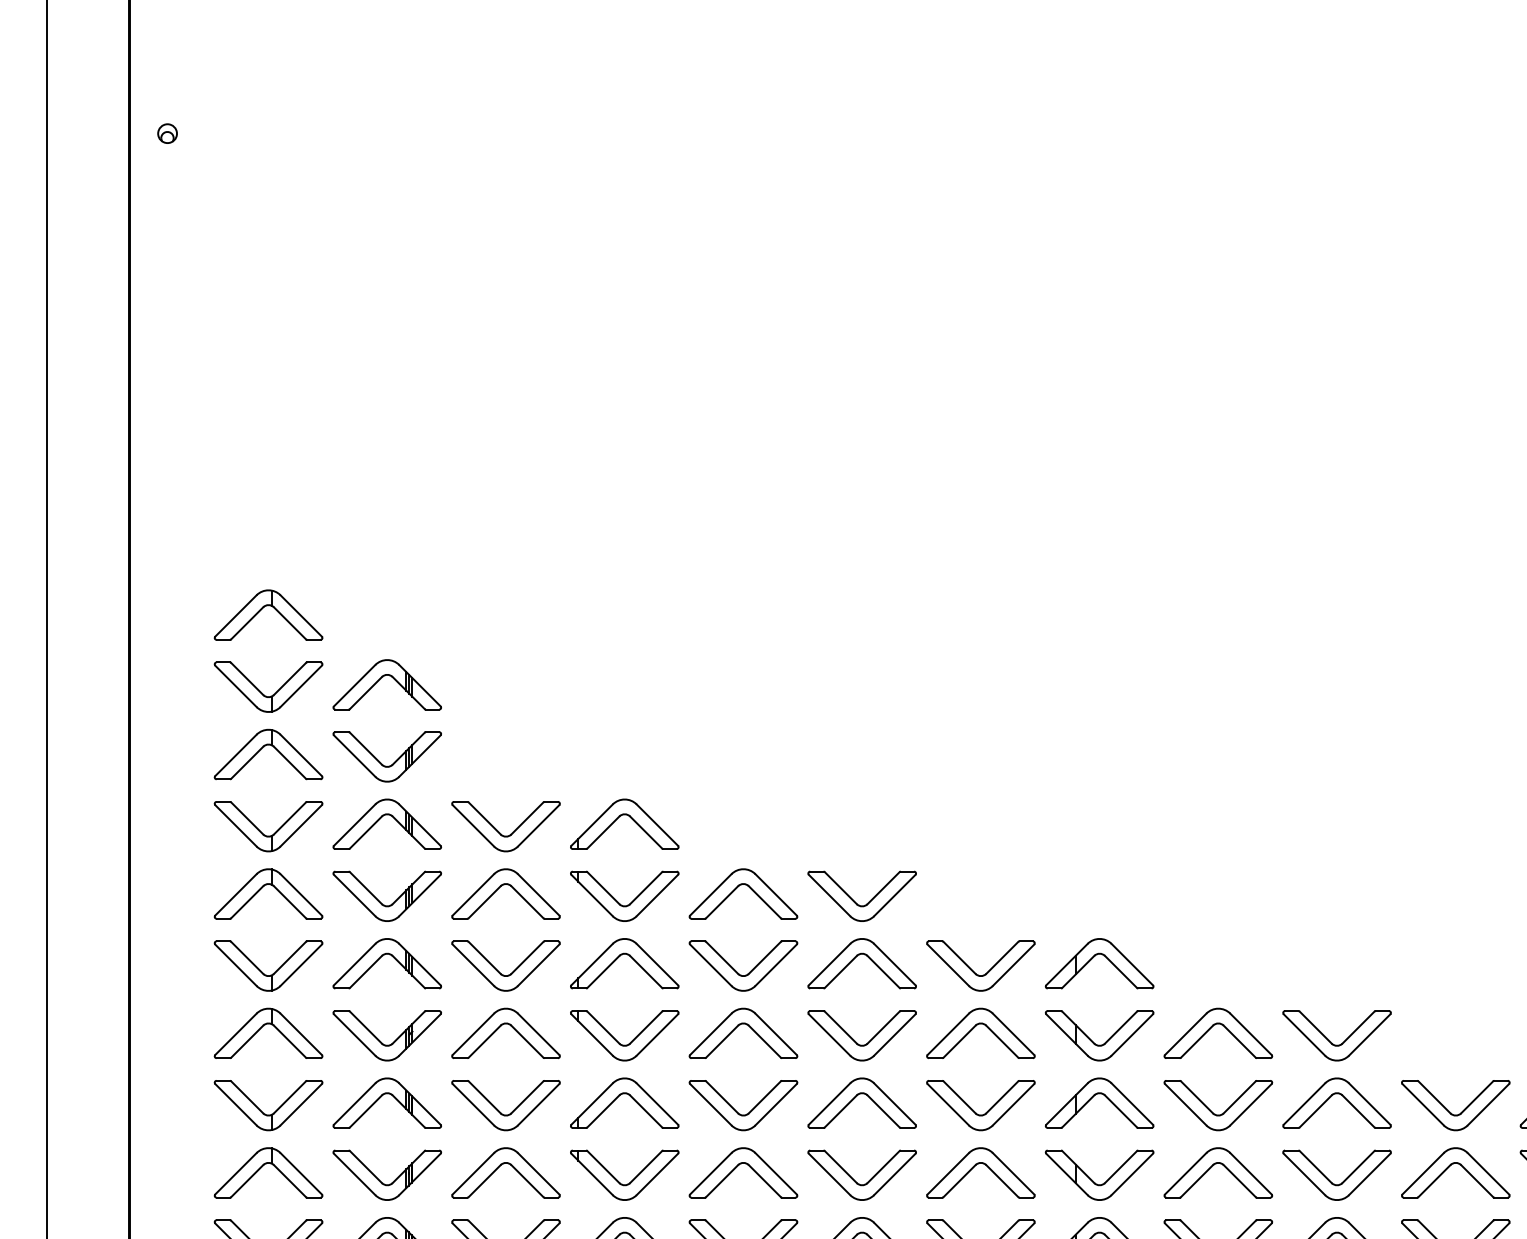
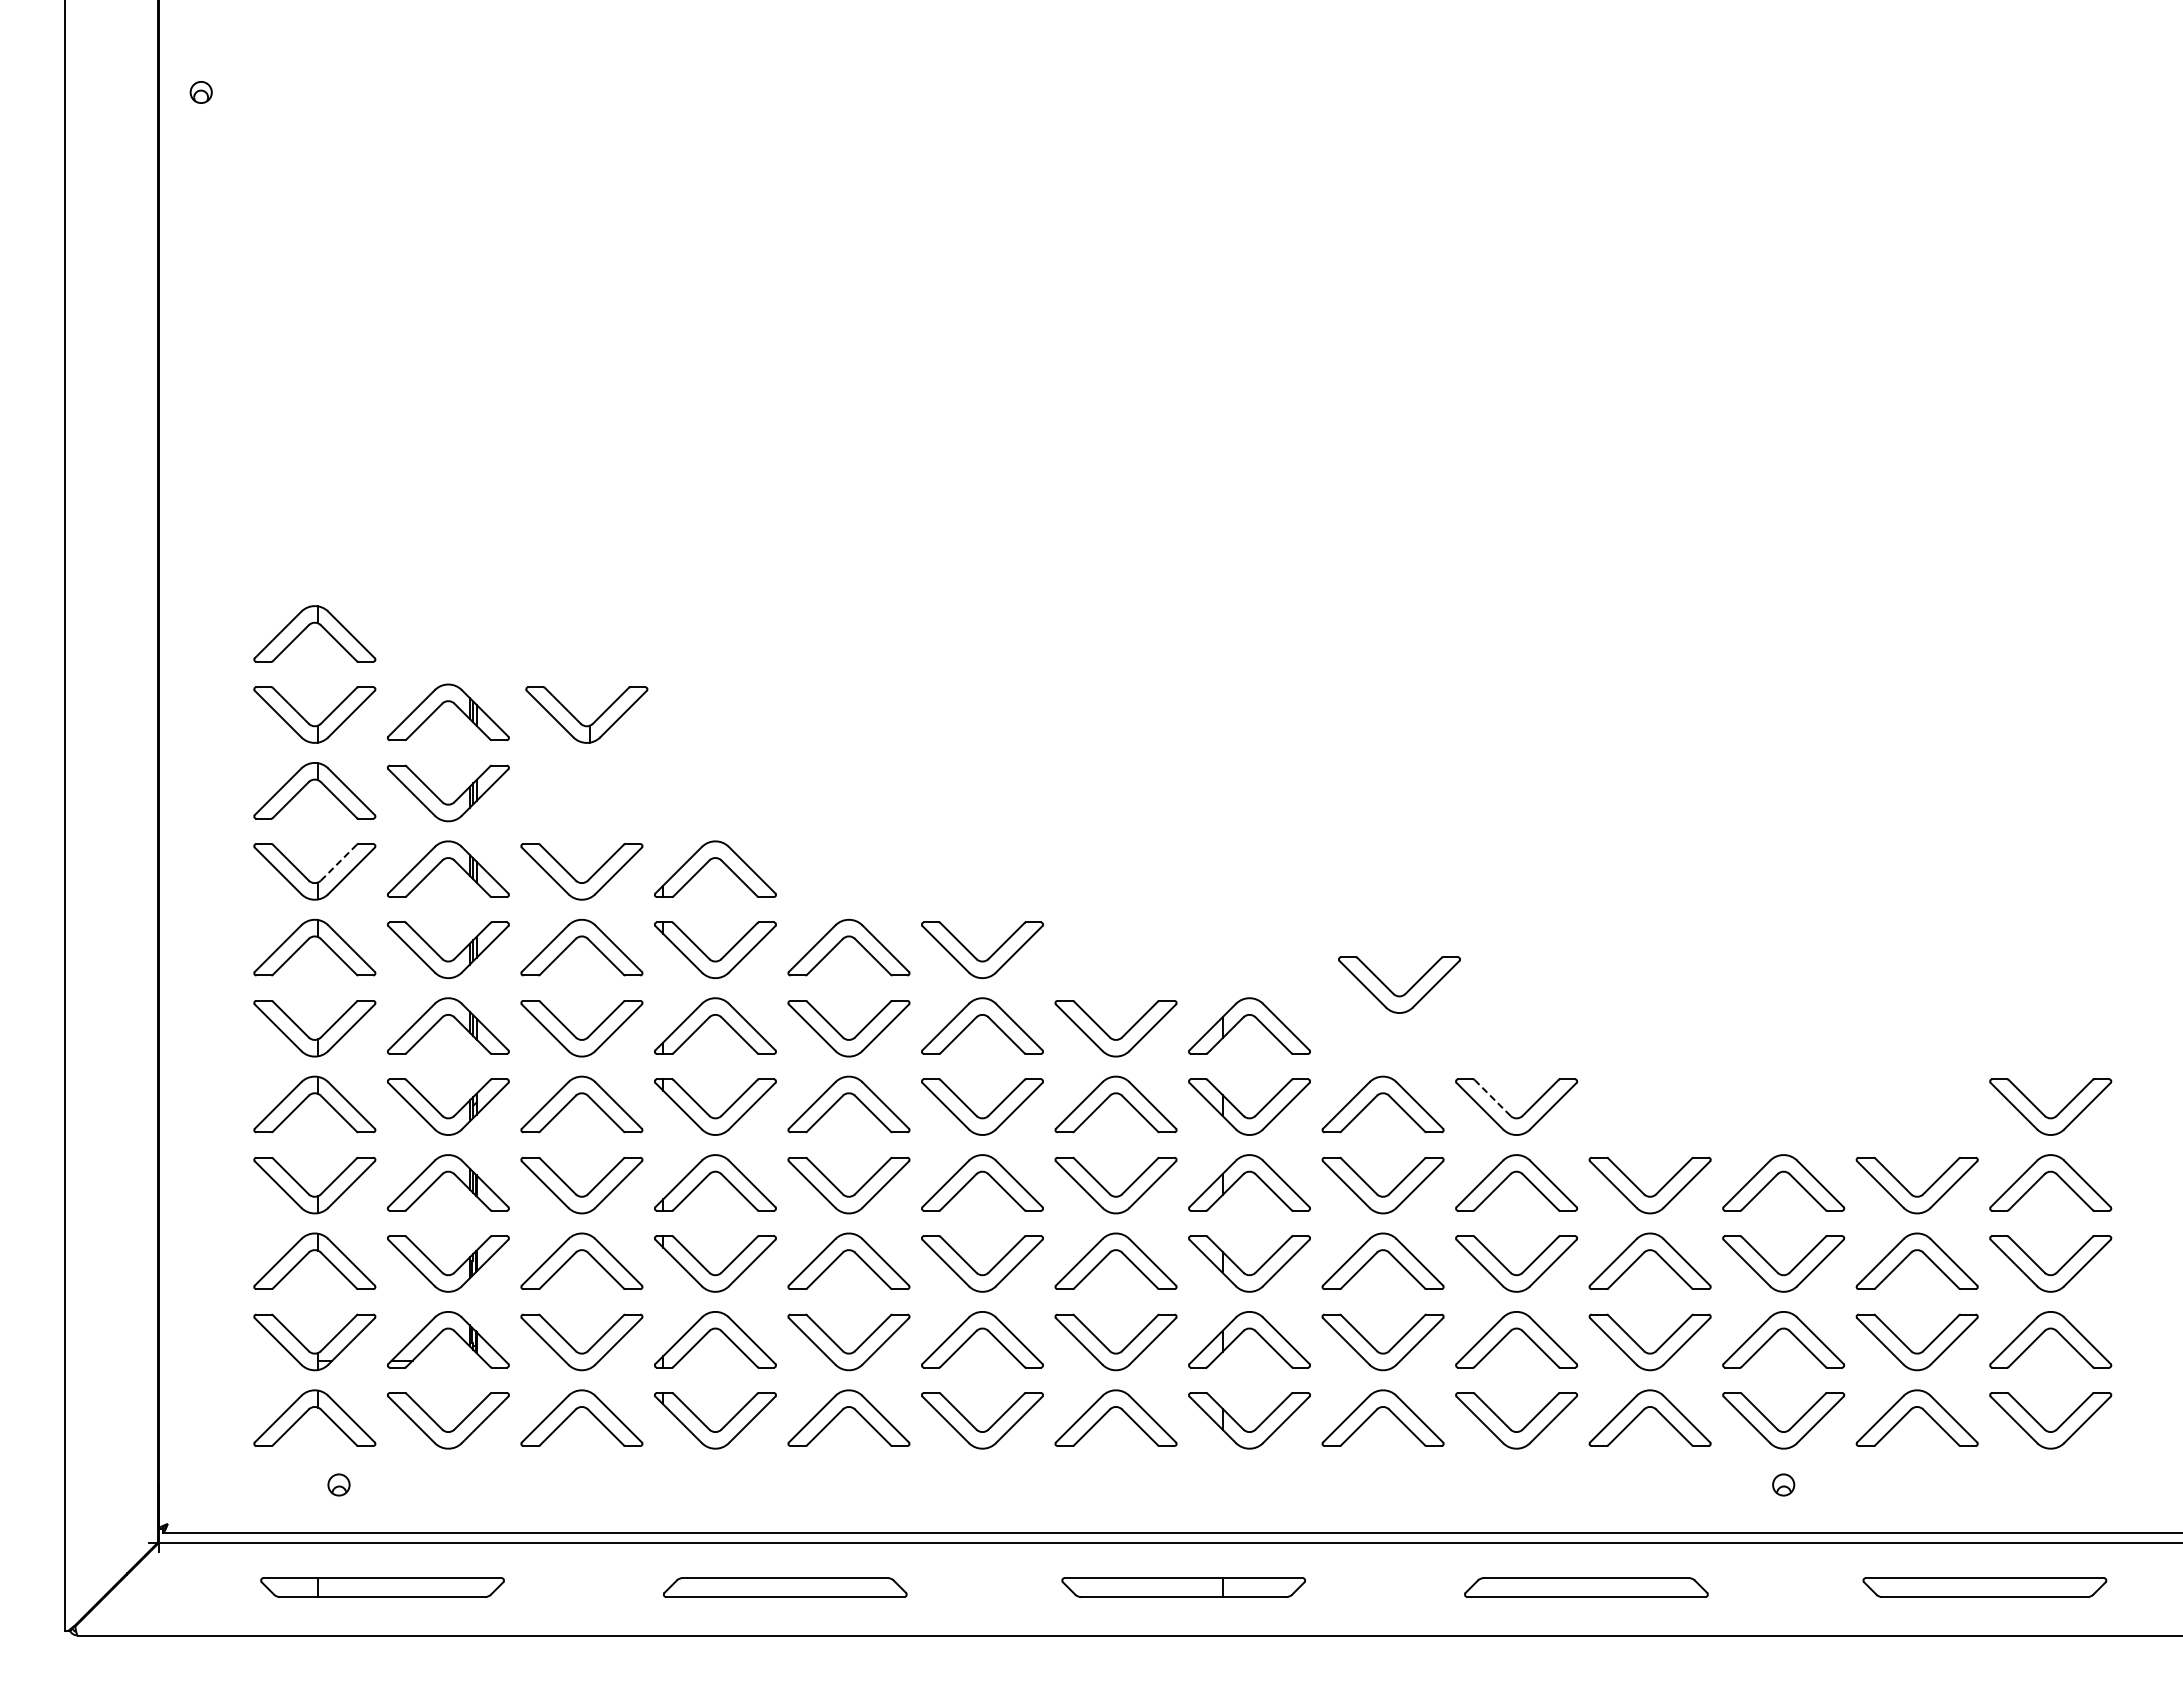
part: (506, 694) -> (582, 723), added
line: (289, 819) -> (338, 863), solid -> dashed
part: (1226, 932) -> (1392, 991), added
line: (1315, 1027) -> (1492, 1097), solid -> dashed

